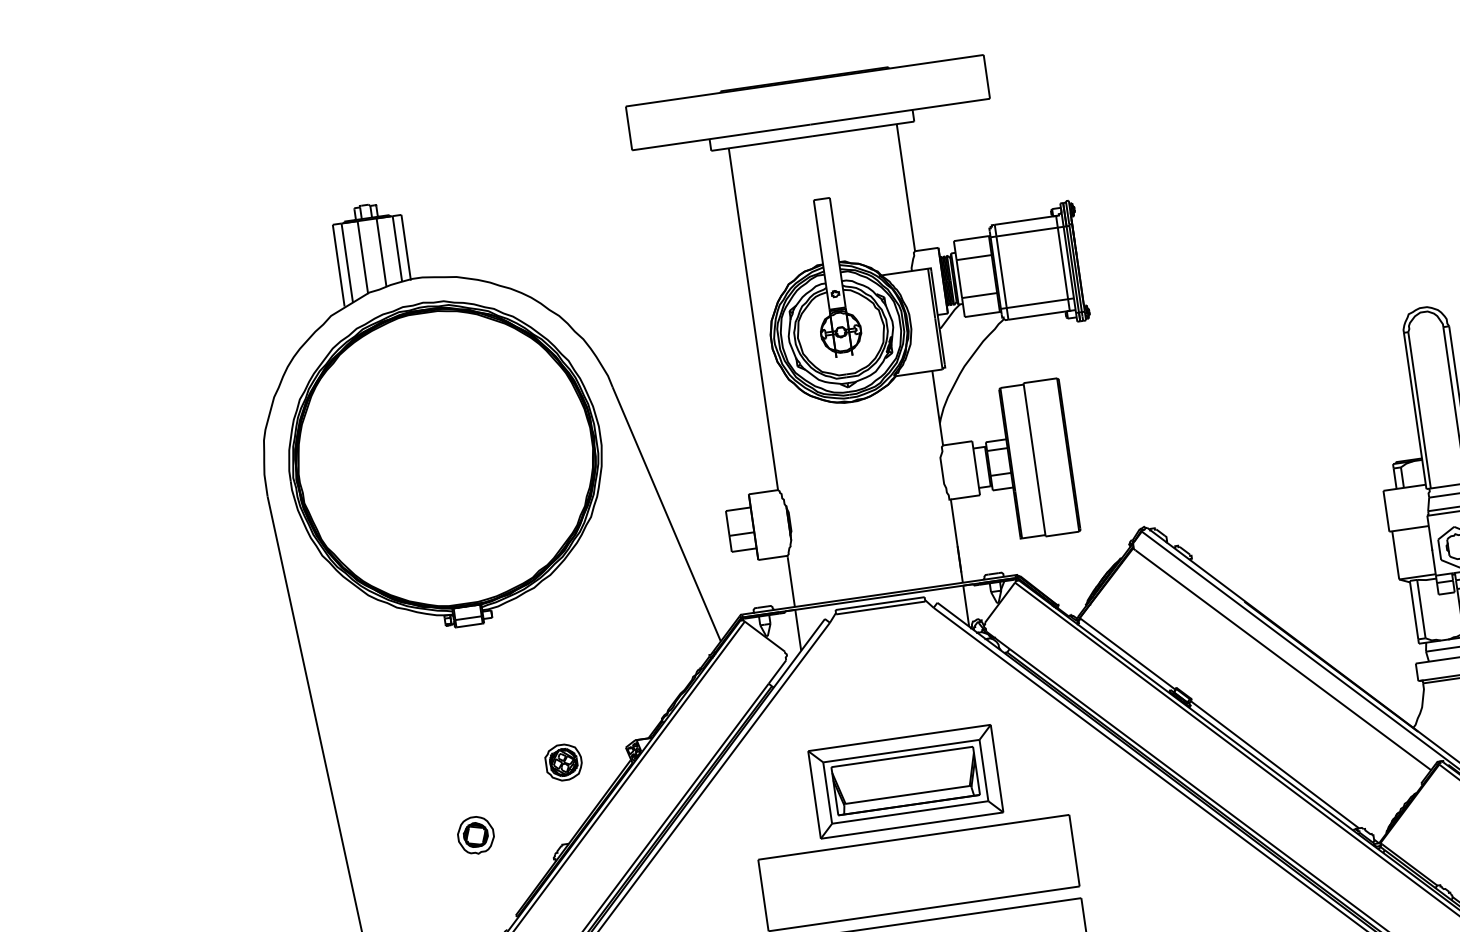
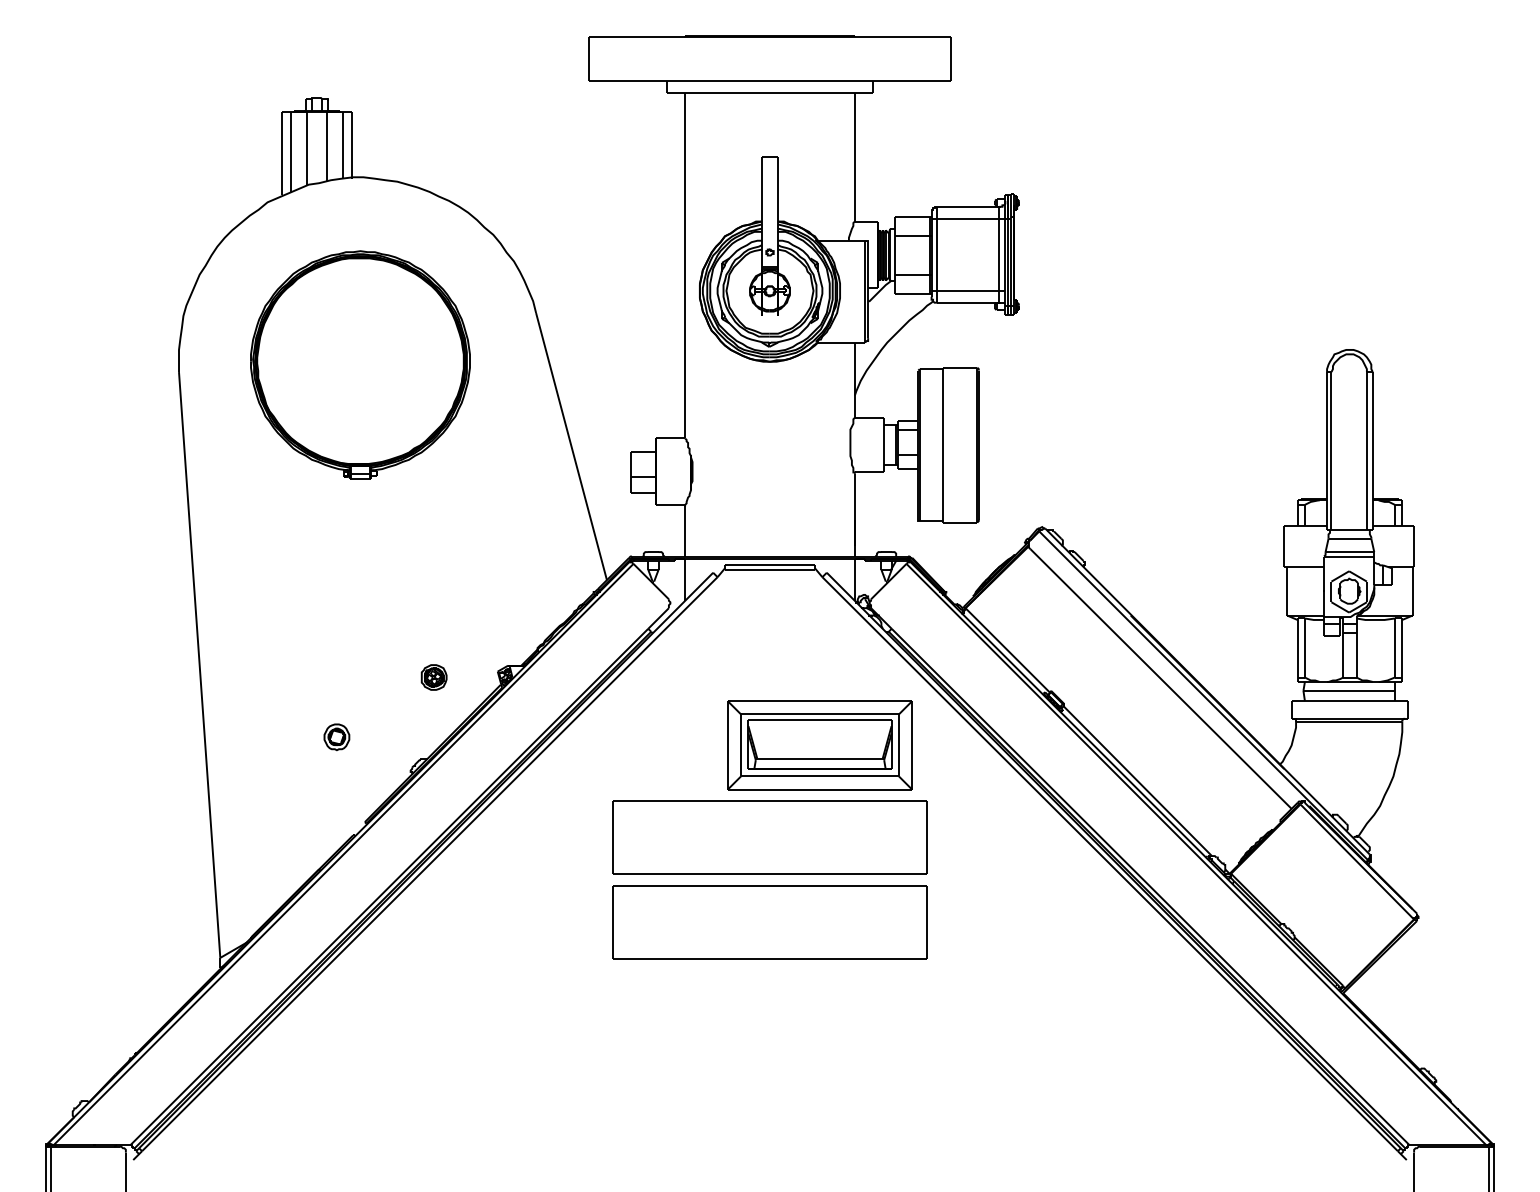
part: (446, 463) -> (360, 364), size x0.7
part: (563, 762) -> (433, 677), size x0.7
part: (905, 781) -> (819, 745), moved
part: (475, 835) -> (336, 737), size x0.7

